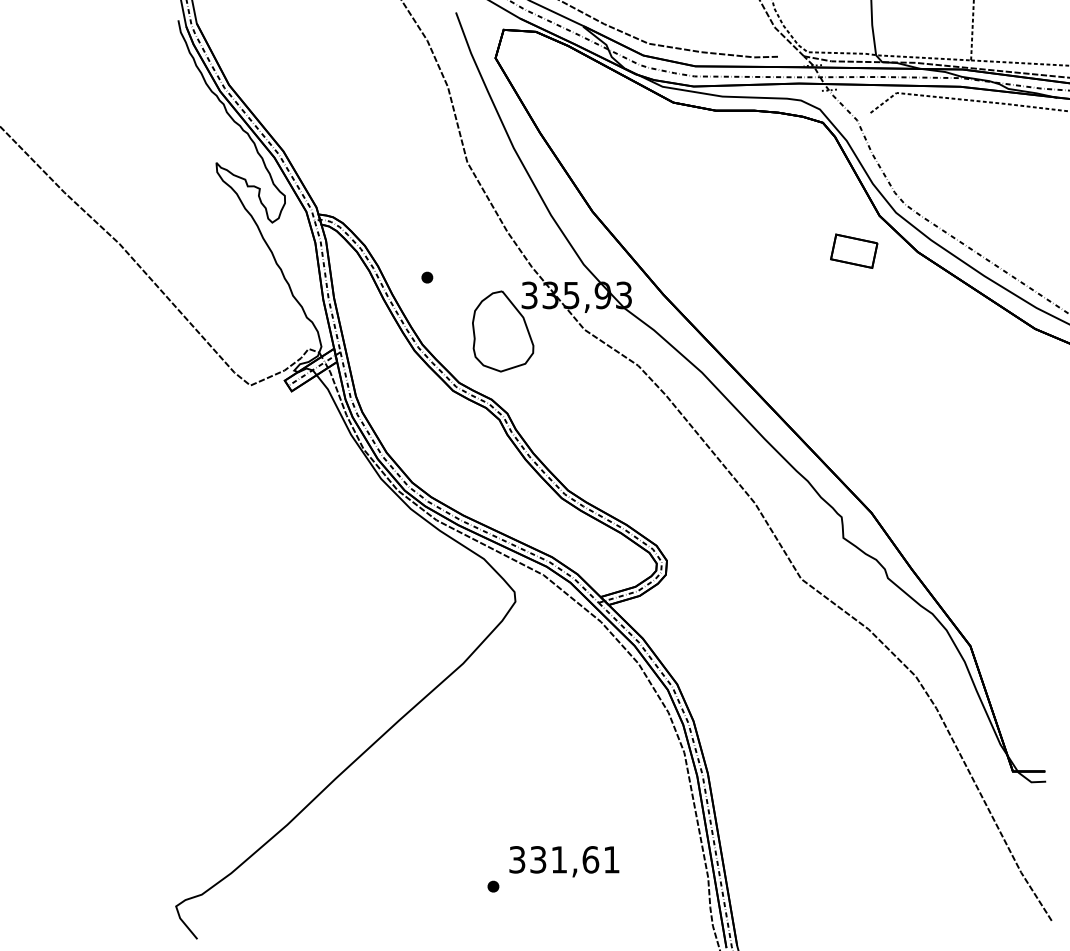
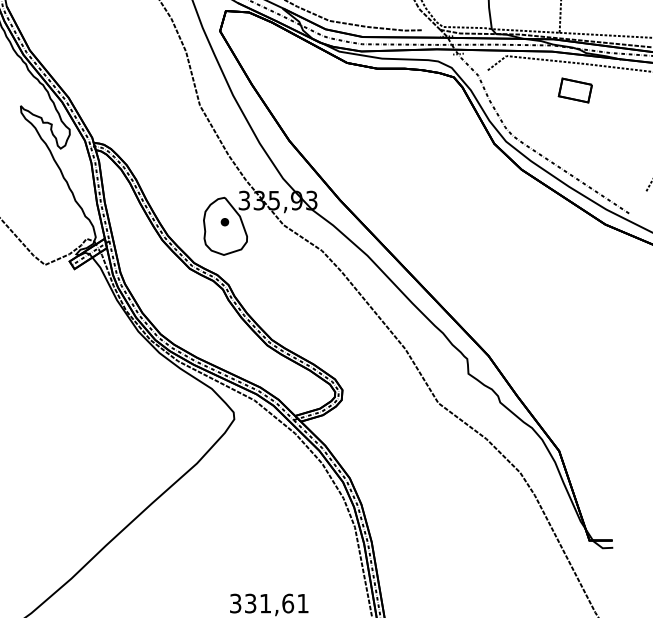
part: (854, 250) -> (575, 90), moved
part: (427, 277) -> (225, 222), moved

